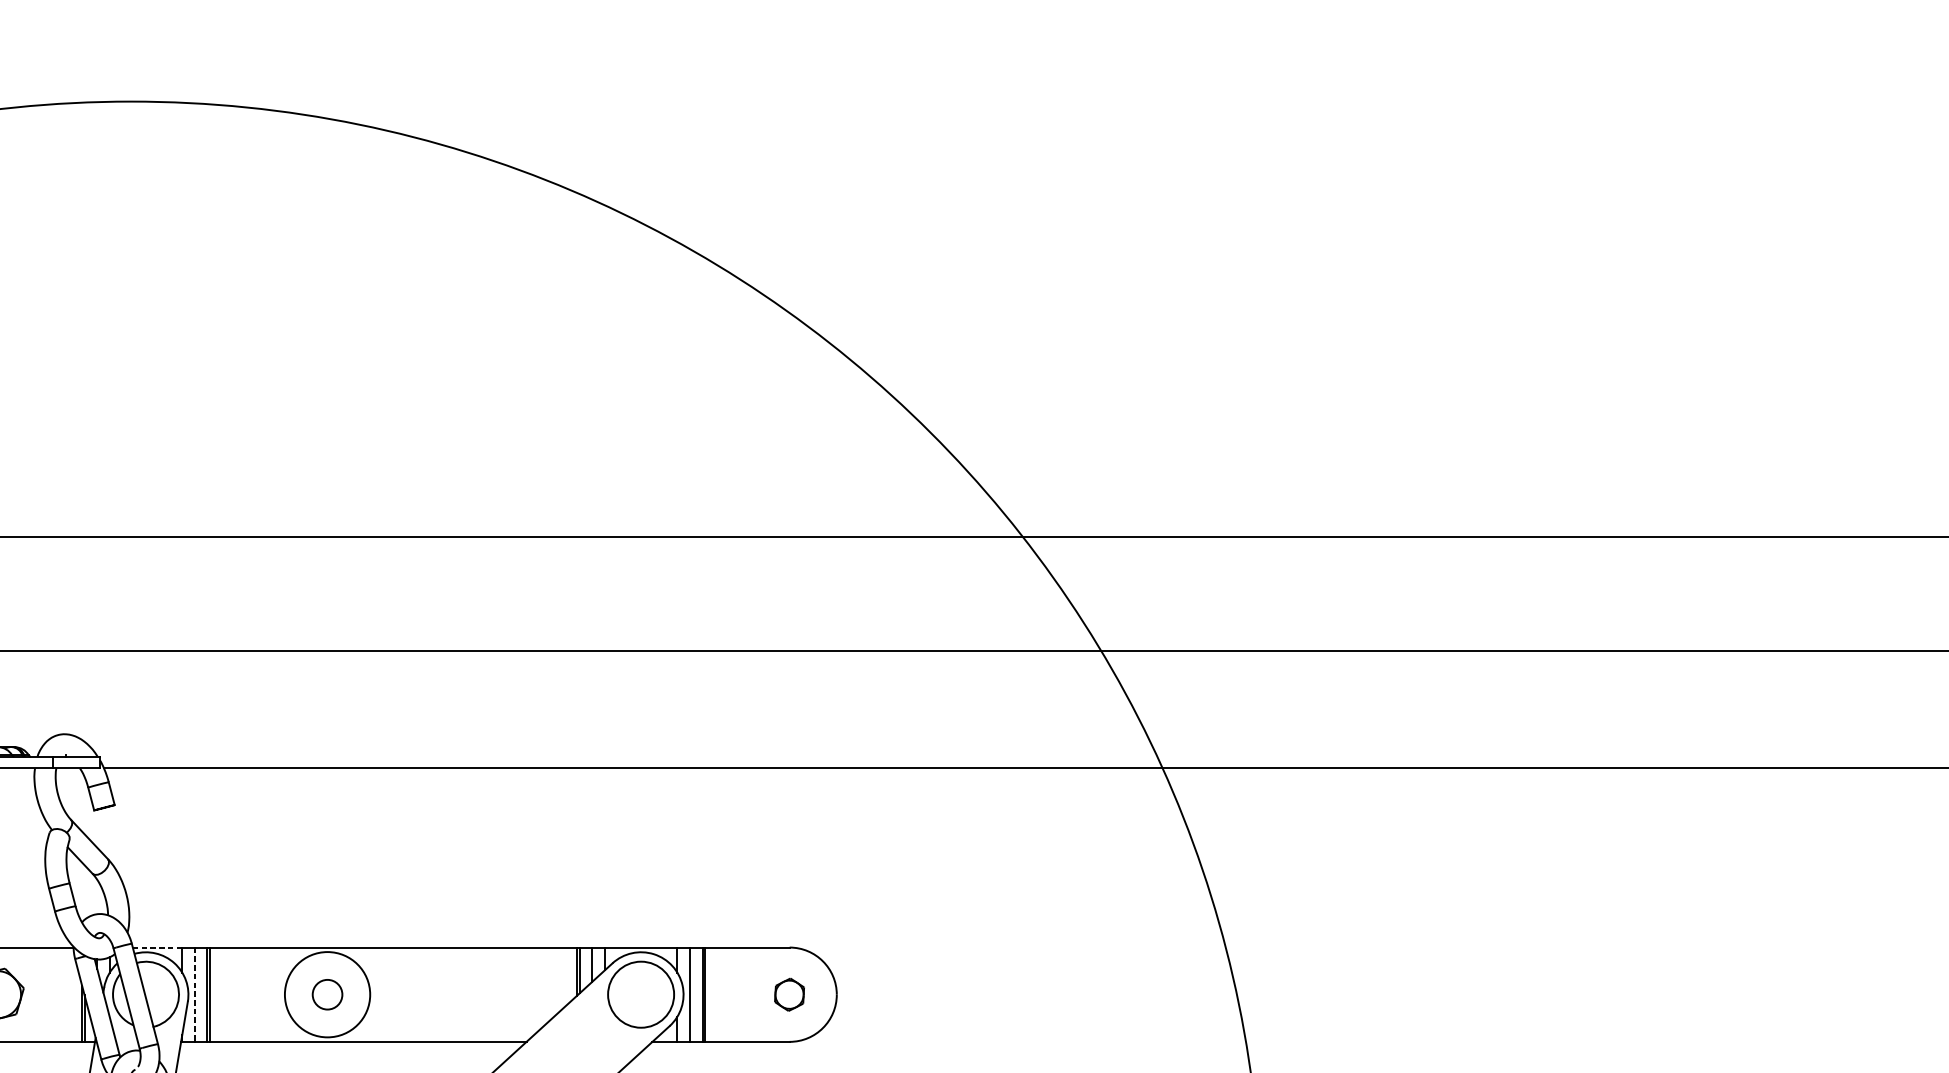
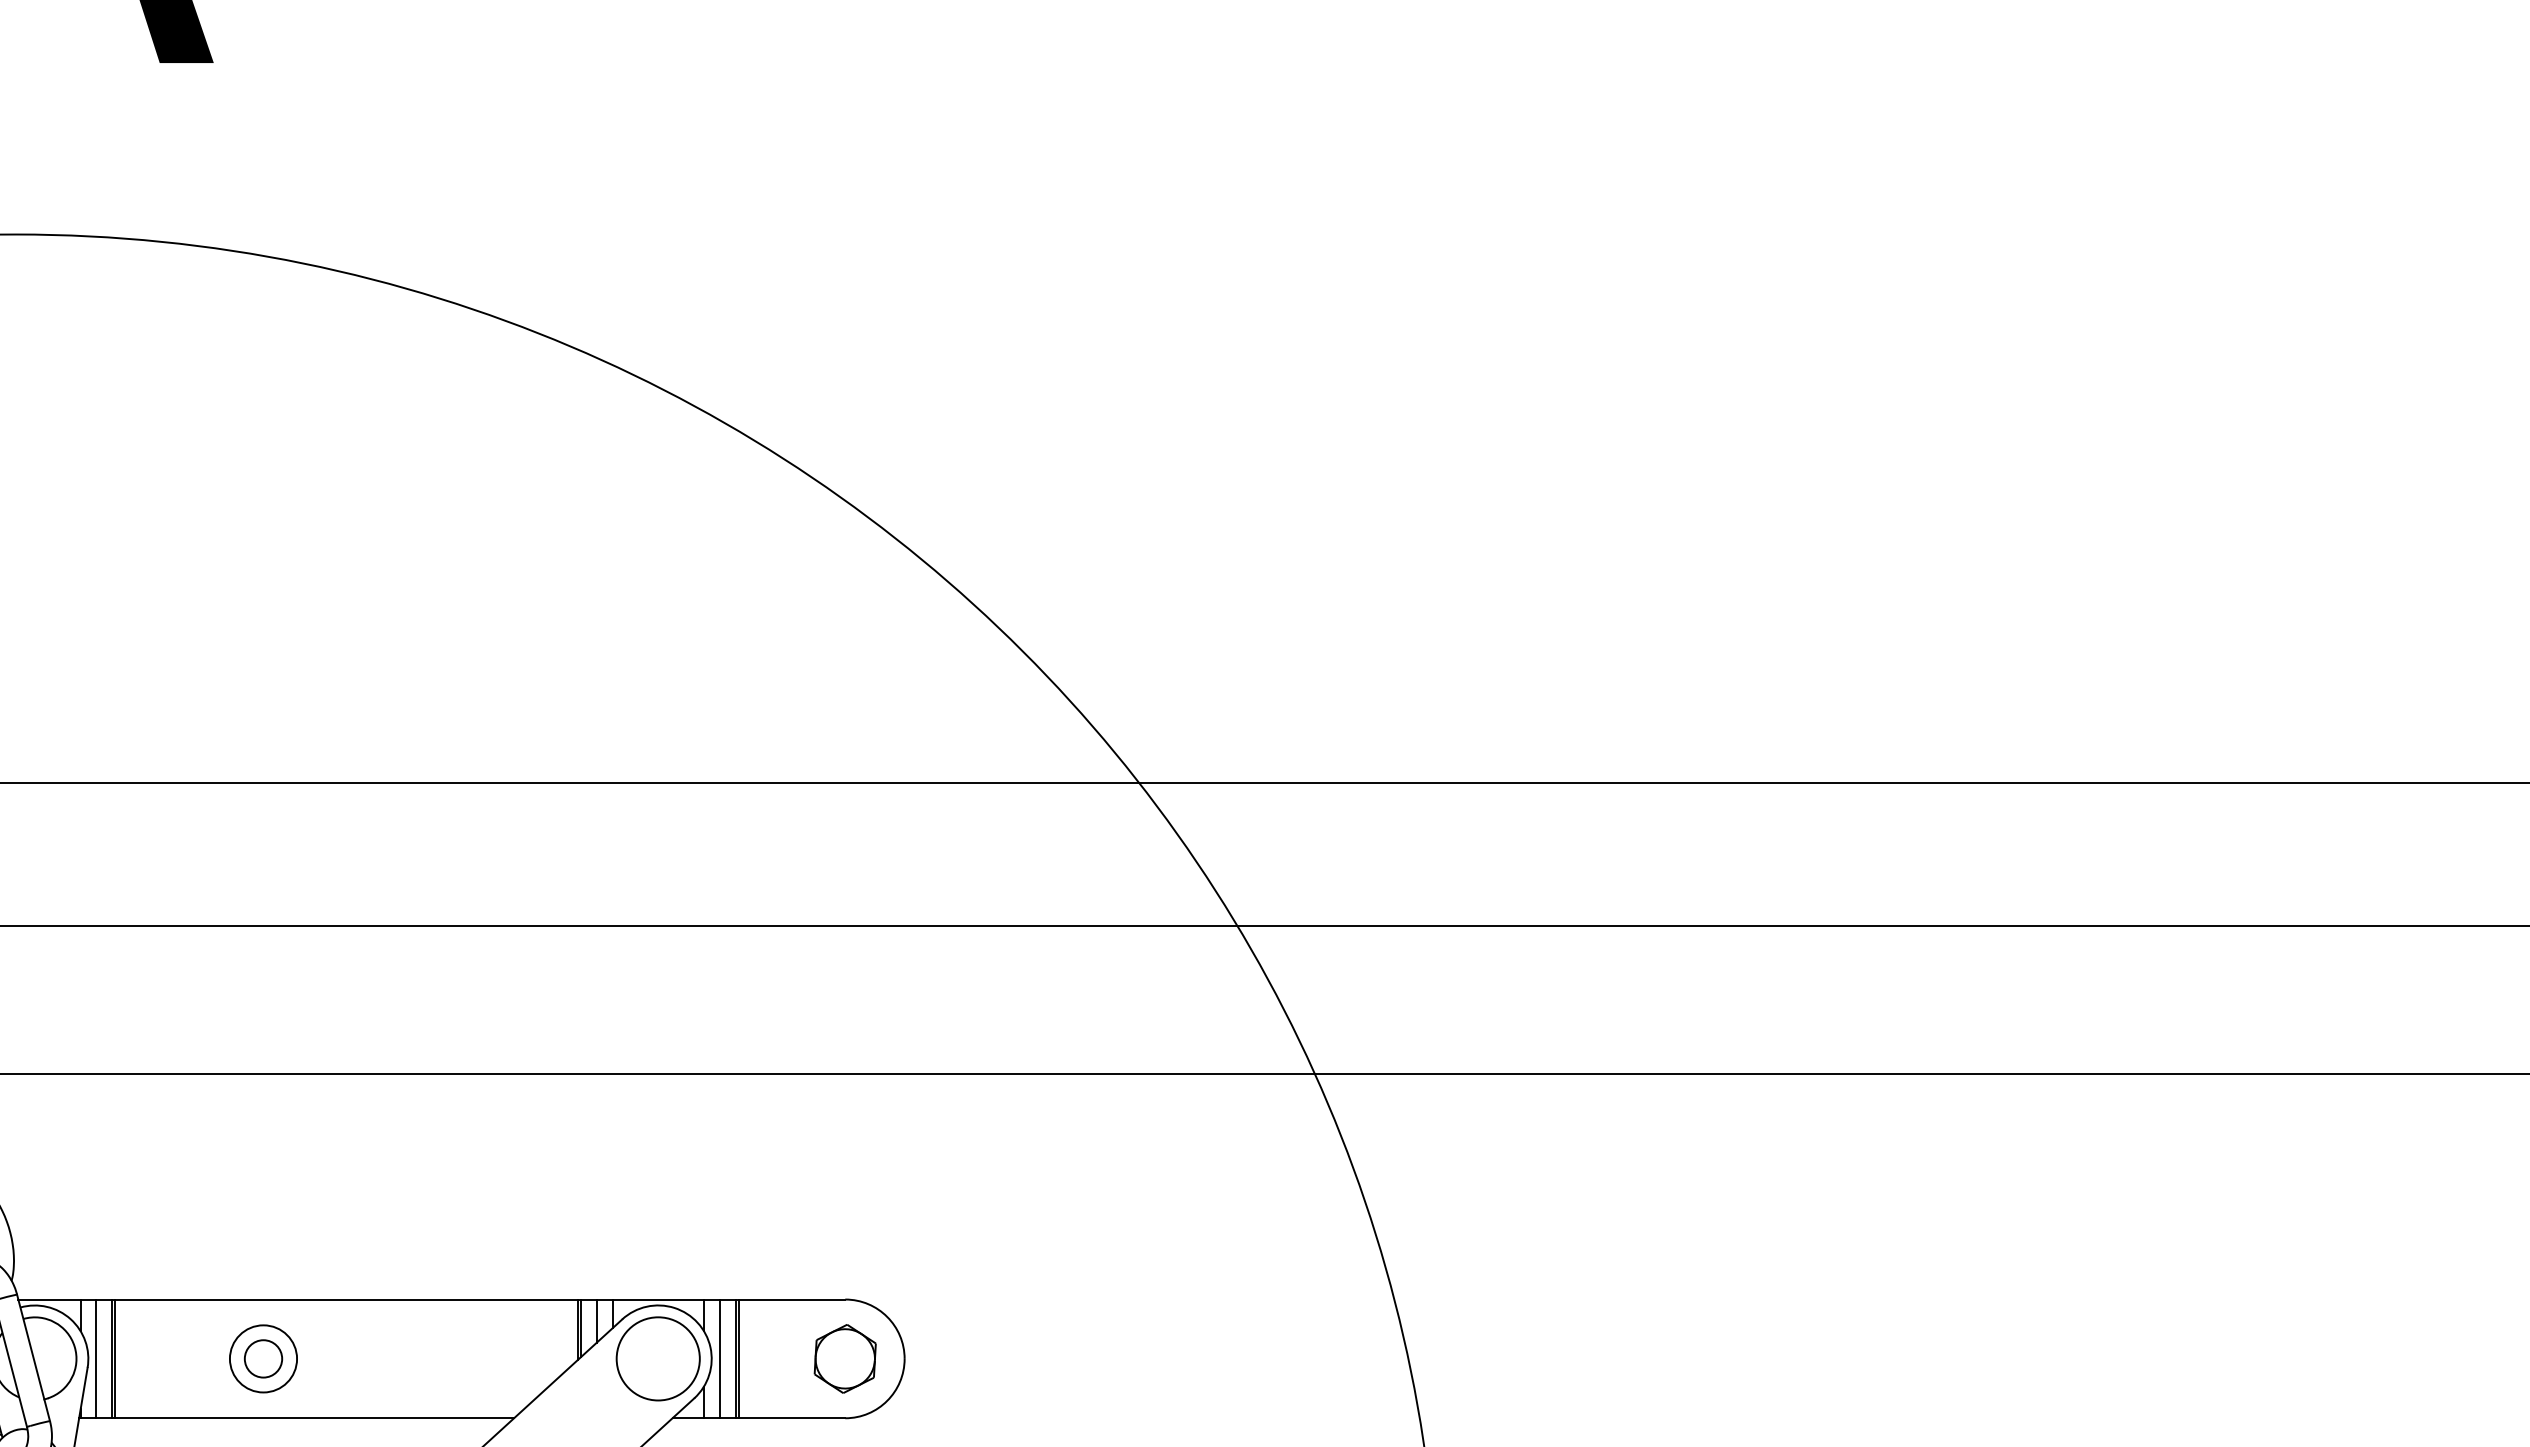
line: (157, 947) -> (49, 1299), dashed -> solid
circle: (327, 994) -> (263, 1358), size x0.62
part: (789, 994) -> (844, 1358), size x1.67
line: (194, 995) -> (96, 1359), dashed -> solid

